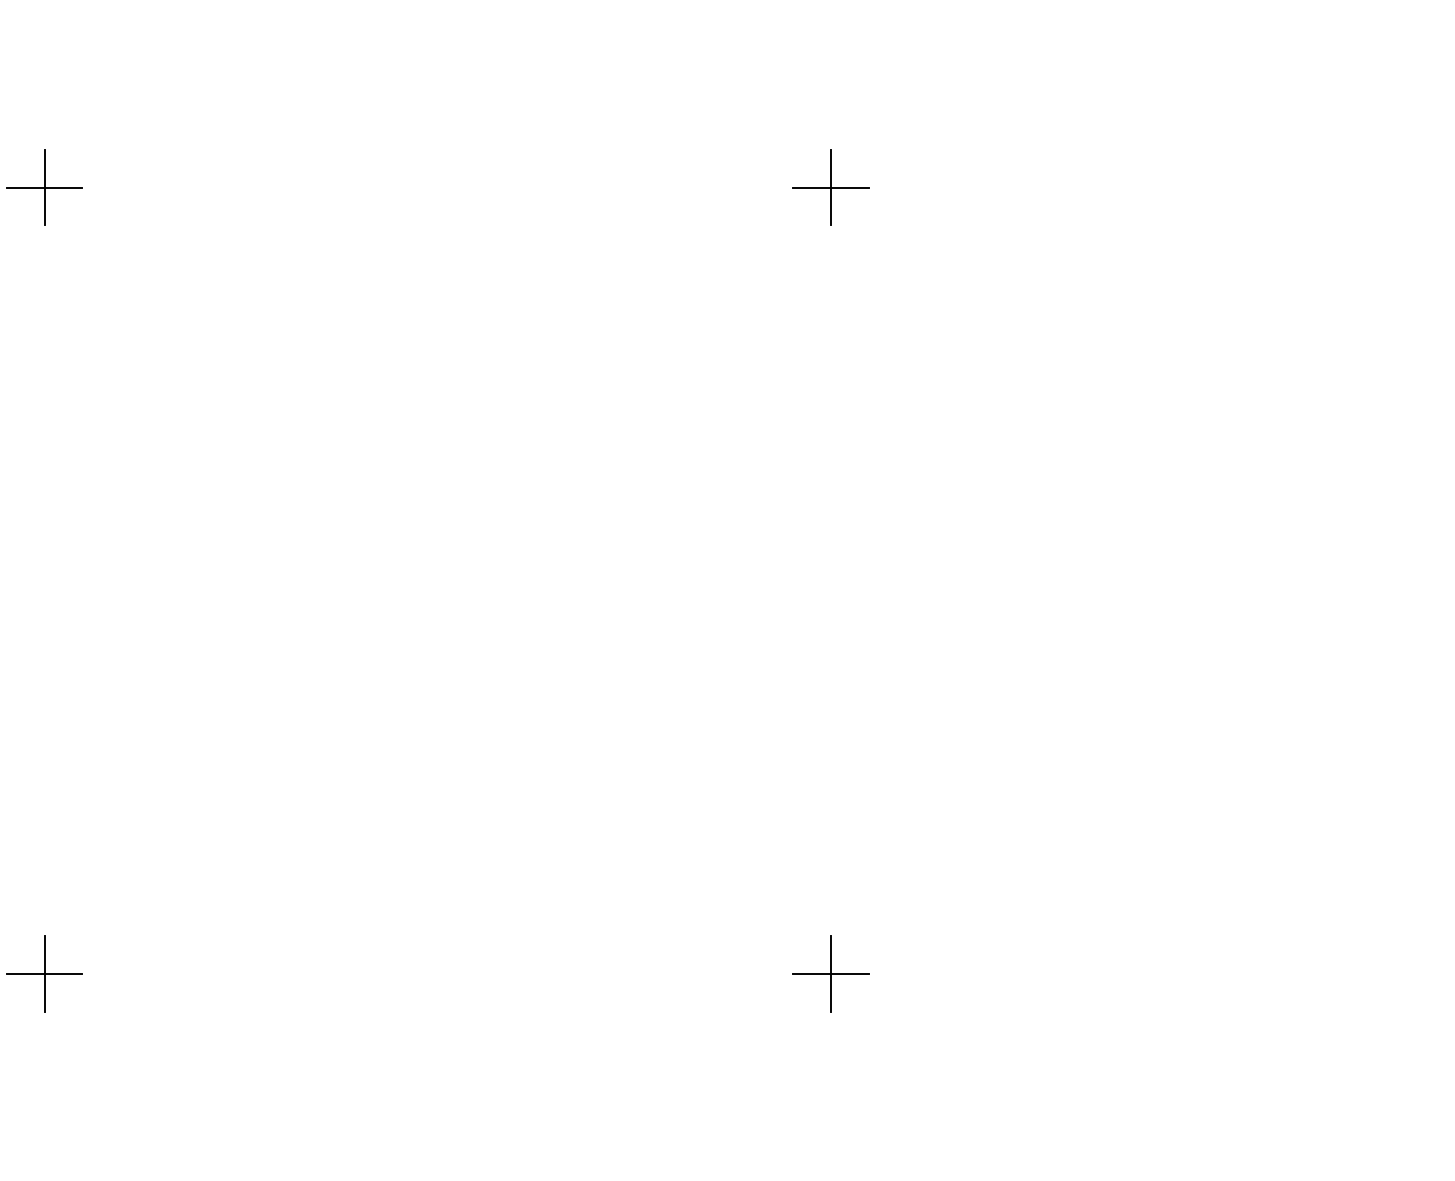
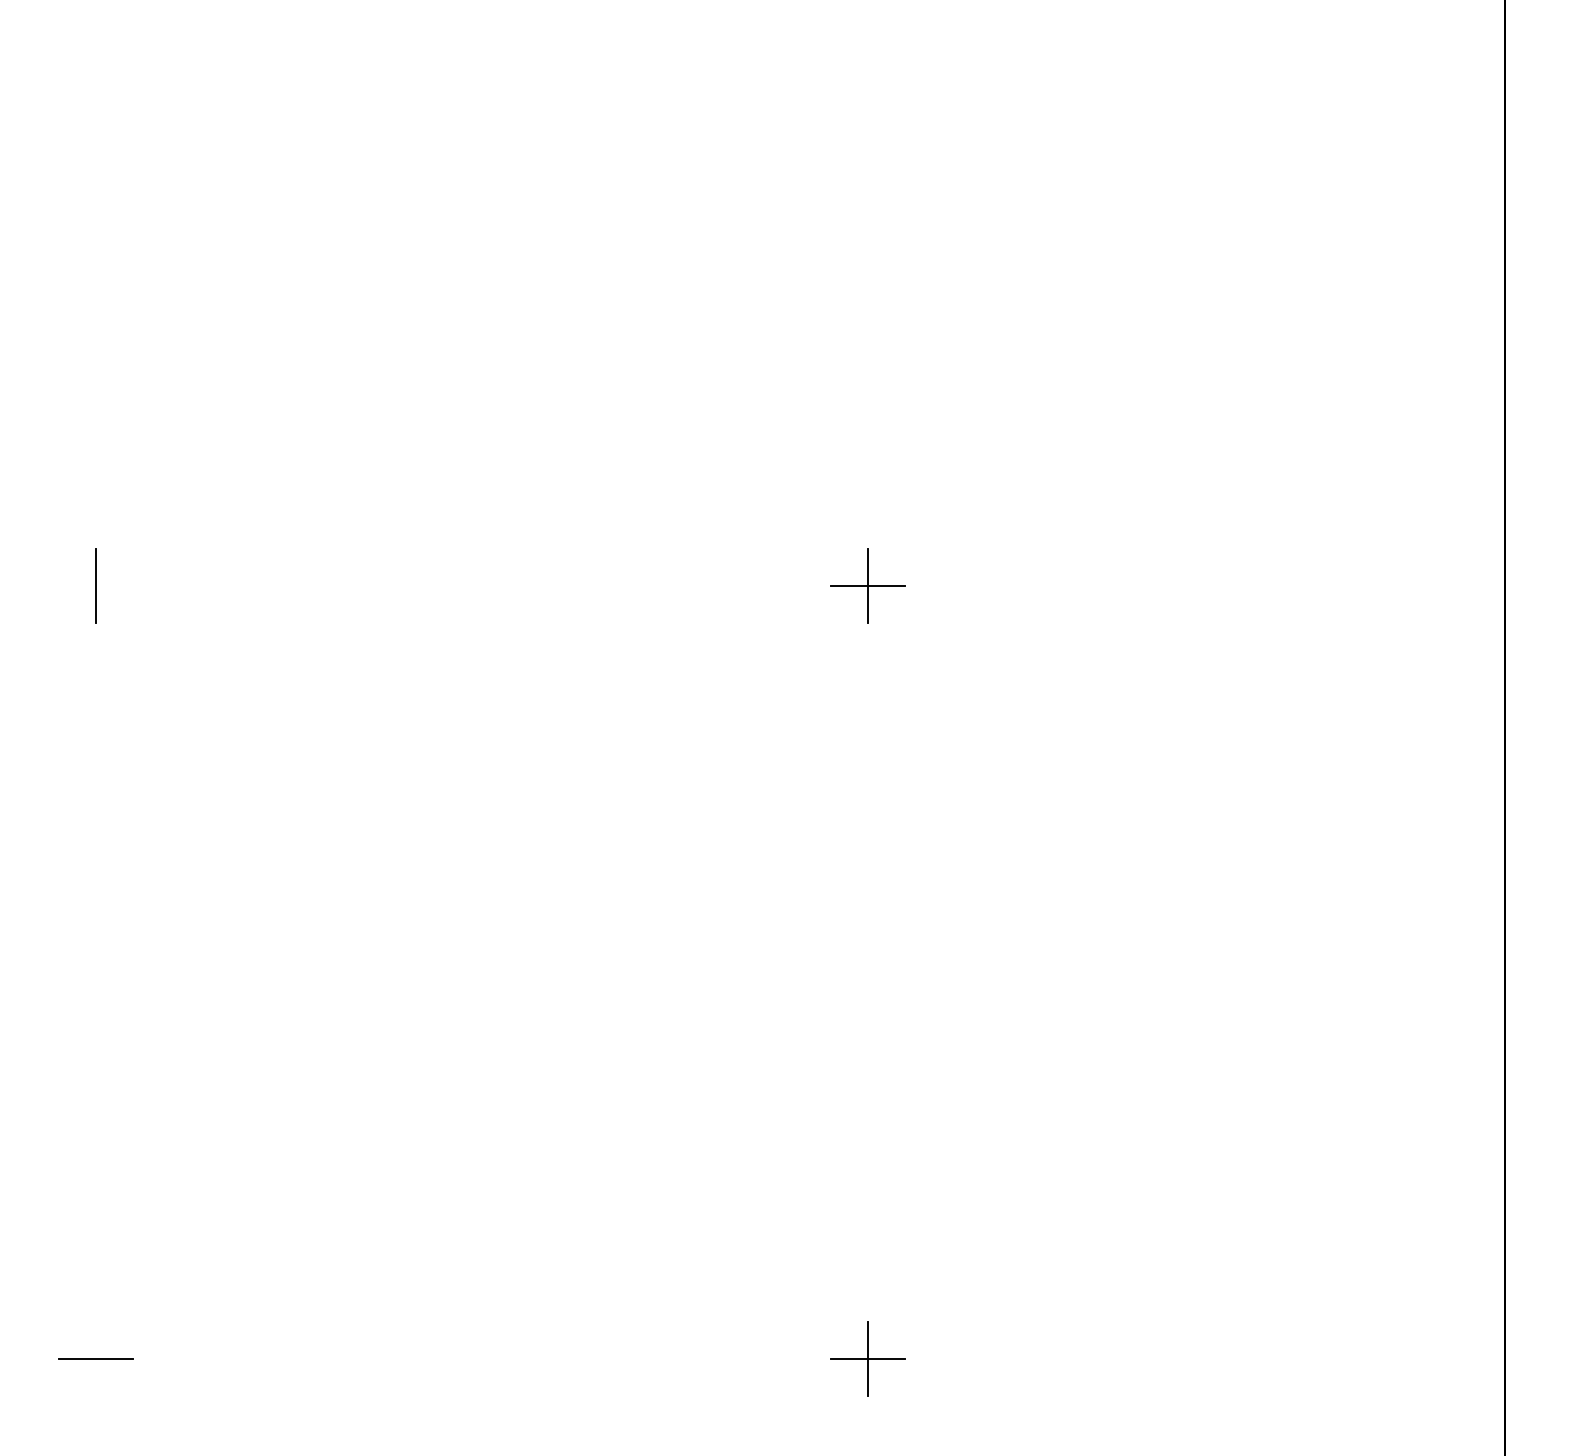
line: (44, 187) -> (95, 586), removed
line: (45, 973) -> (96, 1358), removed

